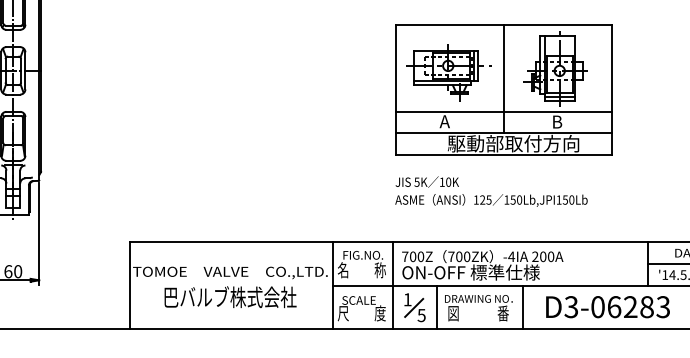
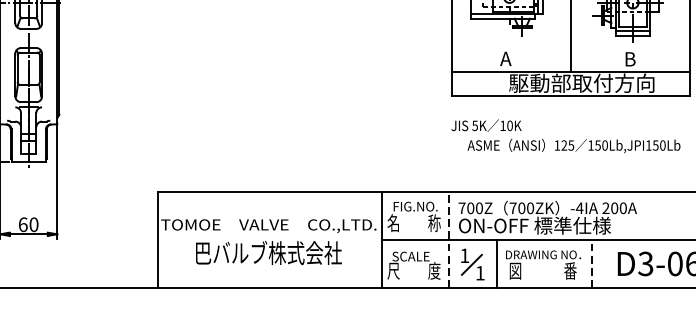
line: (503, 111) -> (570, 47), removed
text: (491, 200) -> (574, 146), moved
line: (393, 285) -> (449, 240), solid -> dashed
line: (522, 307) -> (591, 264), solid -> dashed
text: (421, 315) -> (480, 273), 5 -> 1

